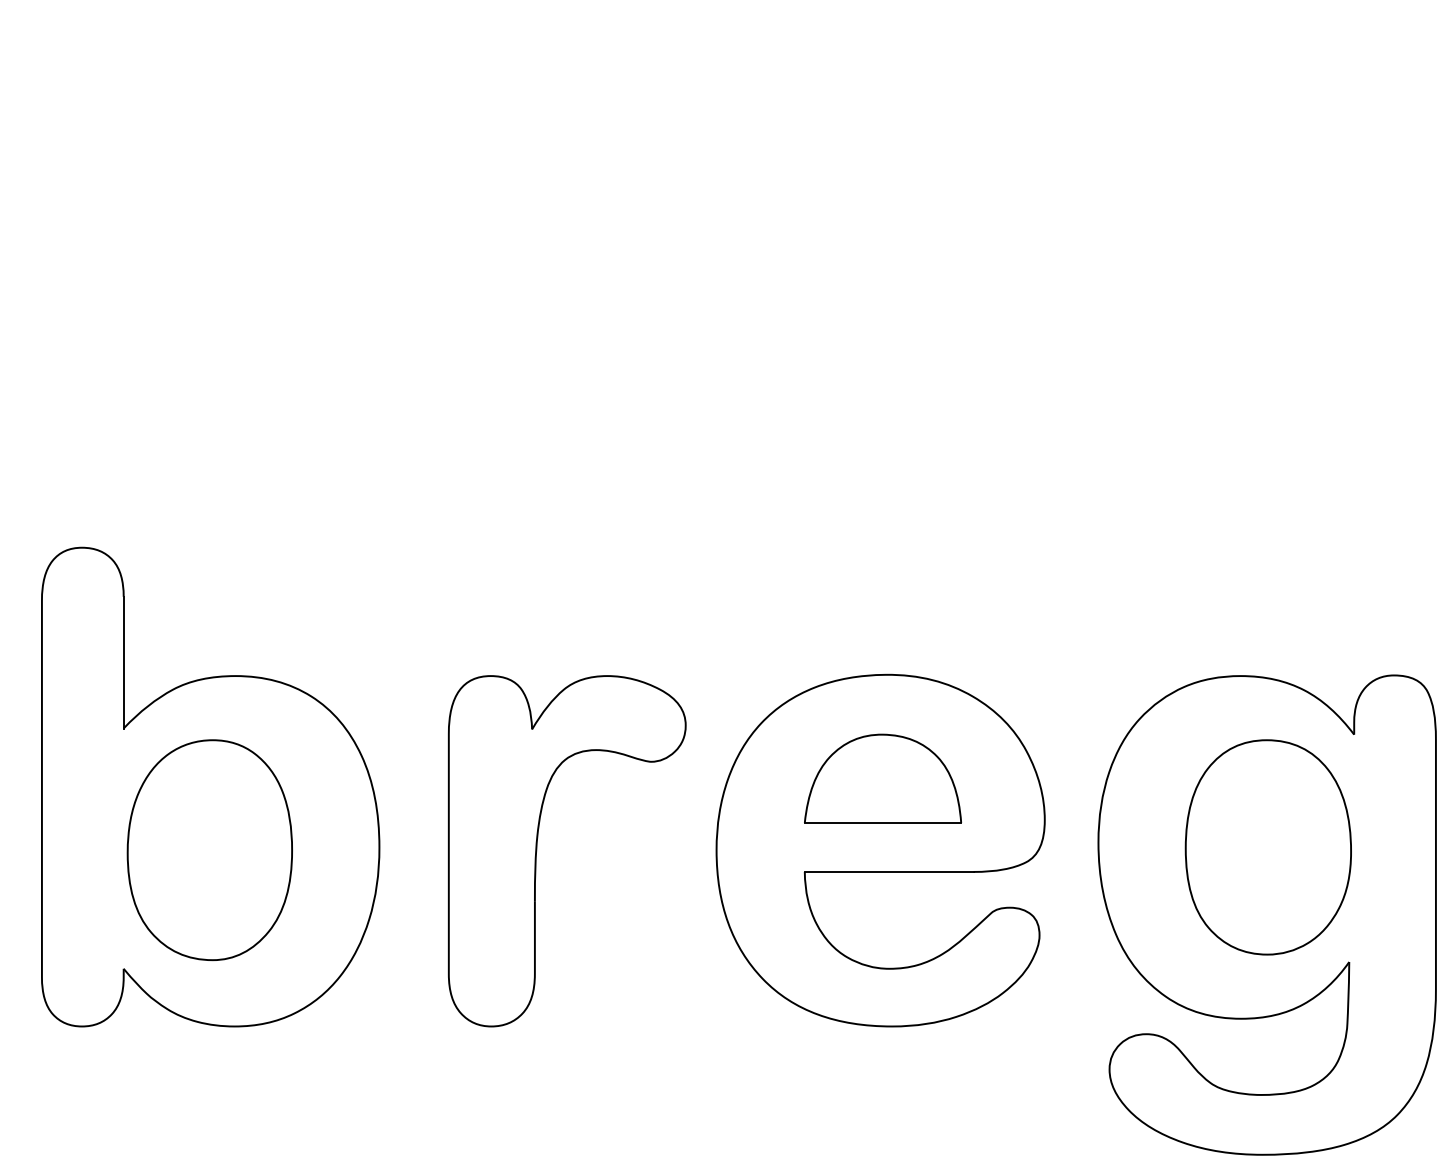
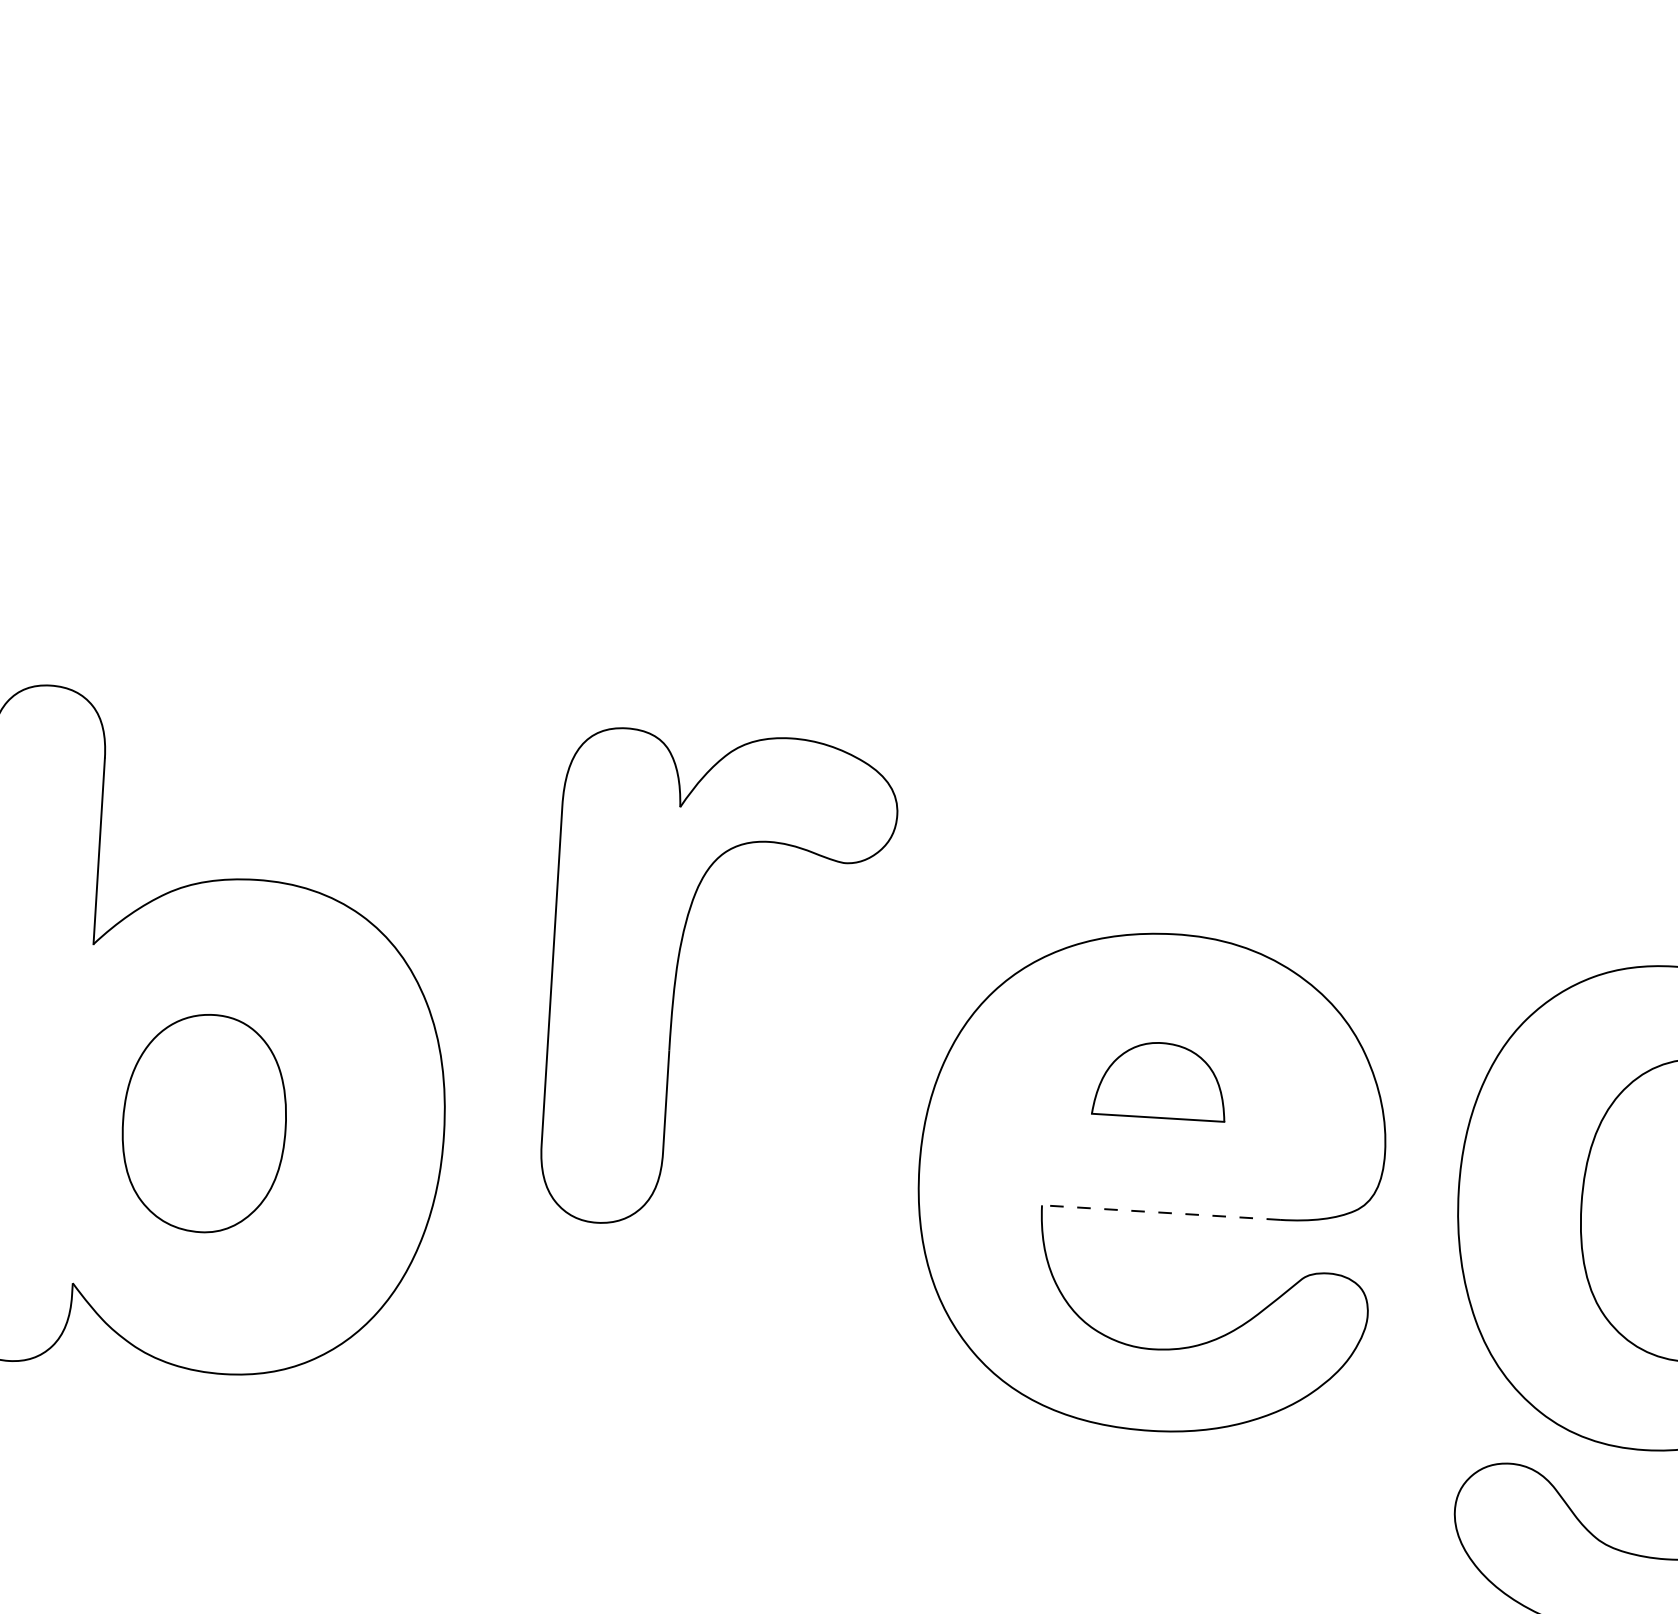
part: (882, 778) -> (1159, 1080), size x0.6
part: (209, 850) -> (204, 1123), size x0.7
part: (537, 851) -> (677, 979), moved
line: (888, 871) -> (1160, 1211), solid -> dashed

